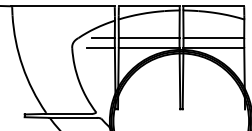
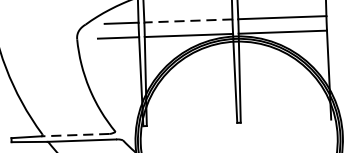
line: (148, 38) -> (187, 21), solid -> dashed
line: (68, 113) -> (75, 134), solid -> dashed

